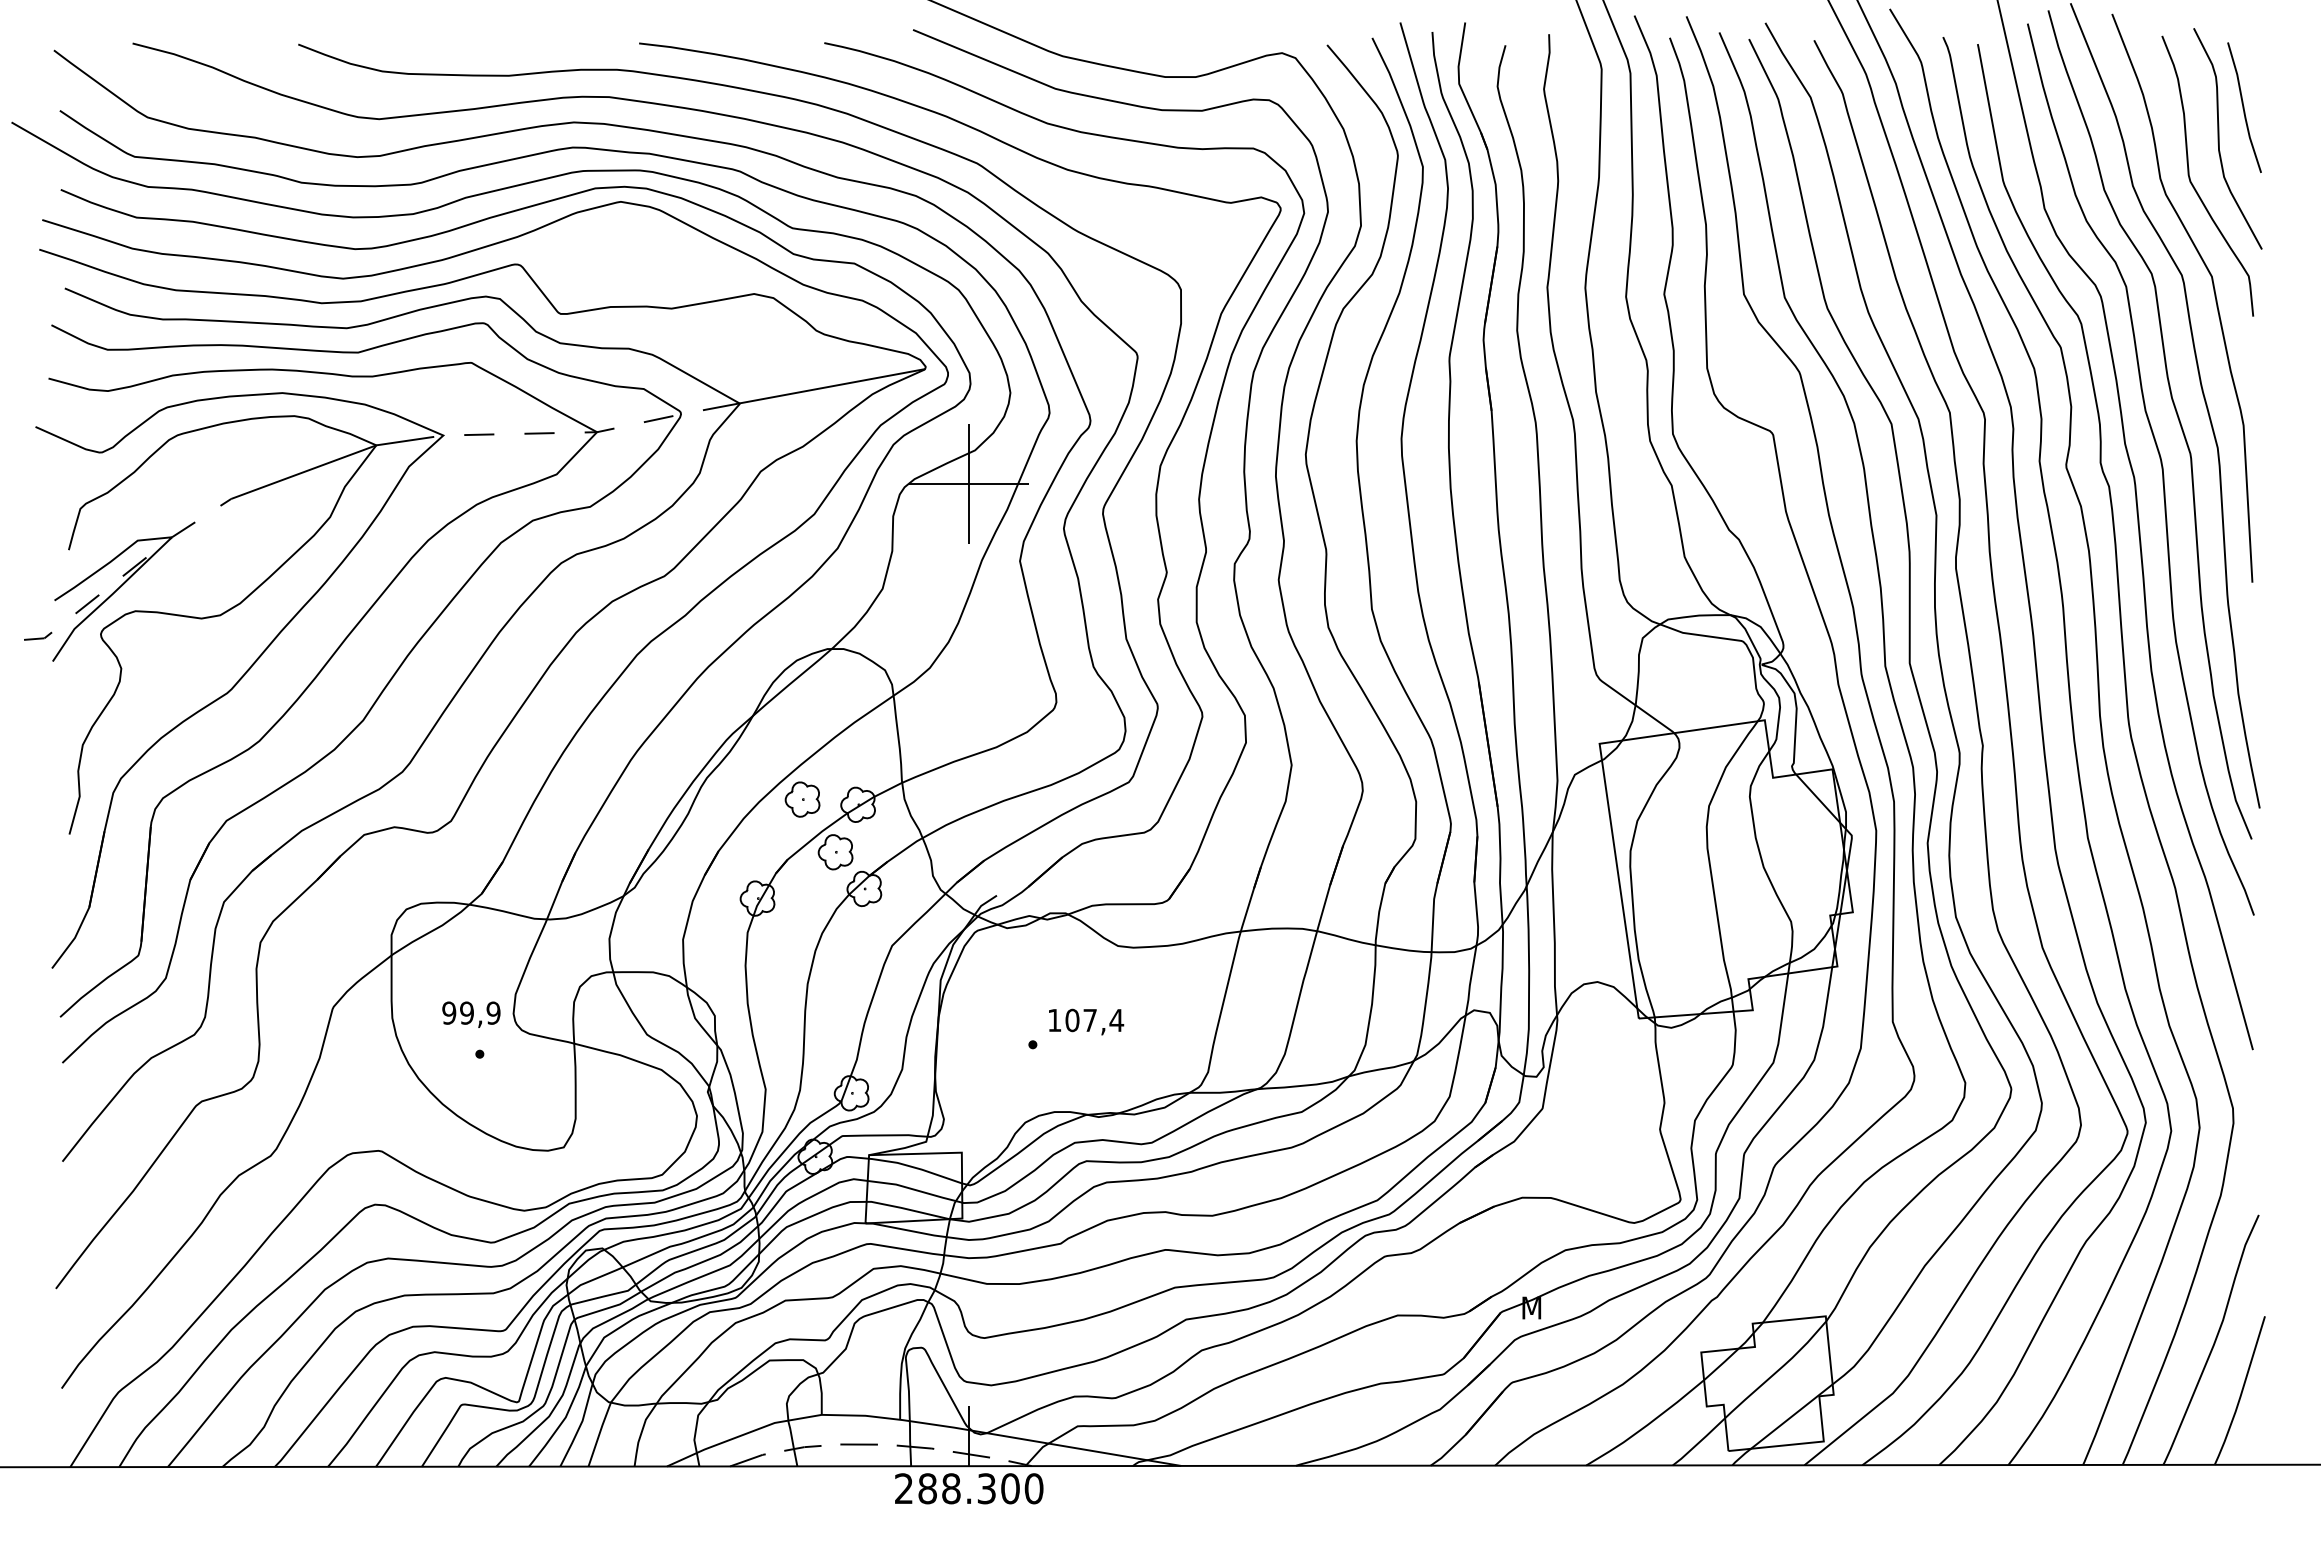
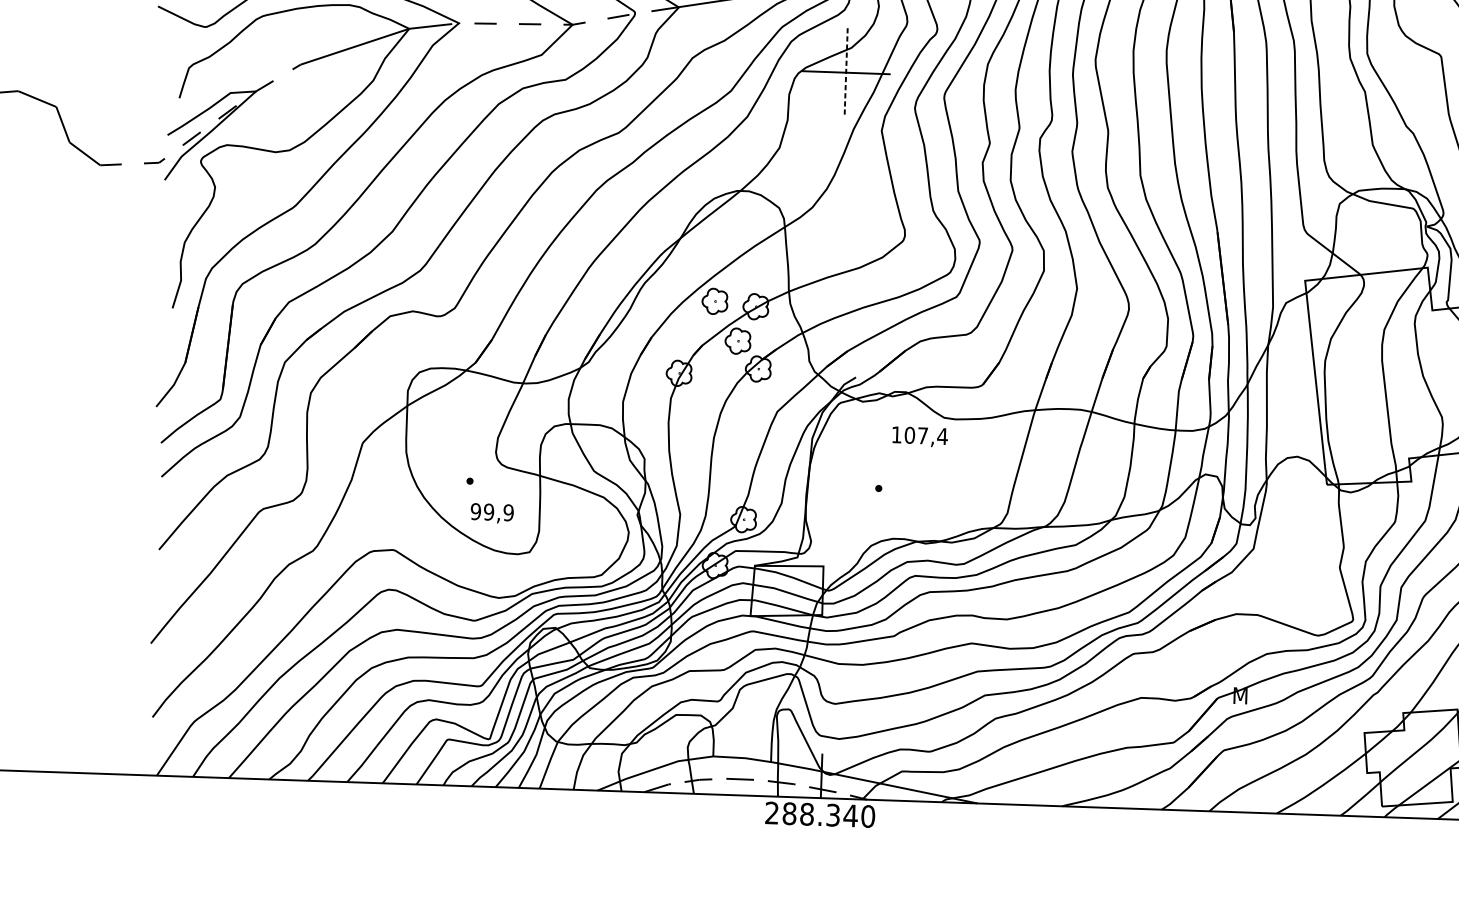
line: (969, 484) -> (846, 73), solid -> dashed
text: (471, 1014) -> (492, 513), moved
text: (1086, 1021) -> (920, 436), moved
text: (1010, 1488) -> (850, 815), 288.300 -> 288.340

